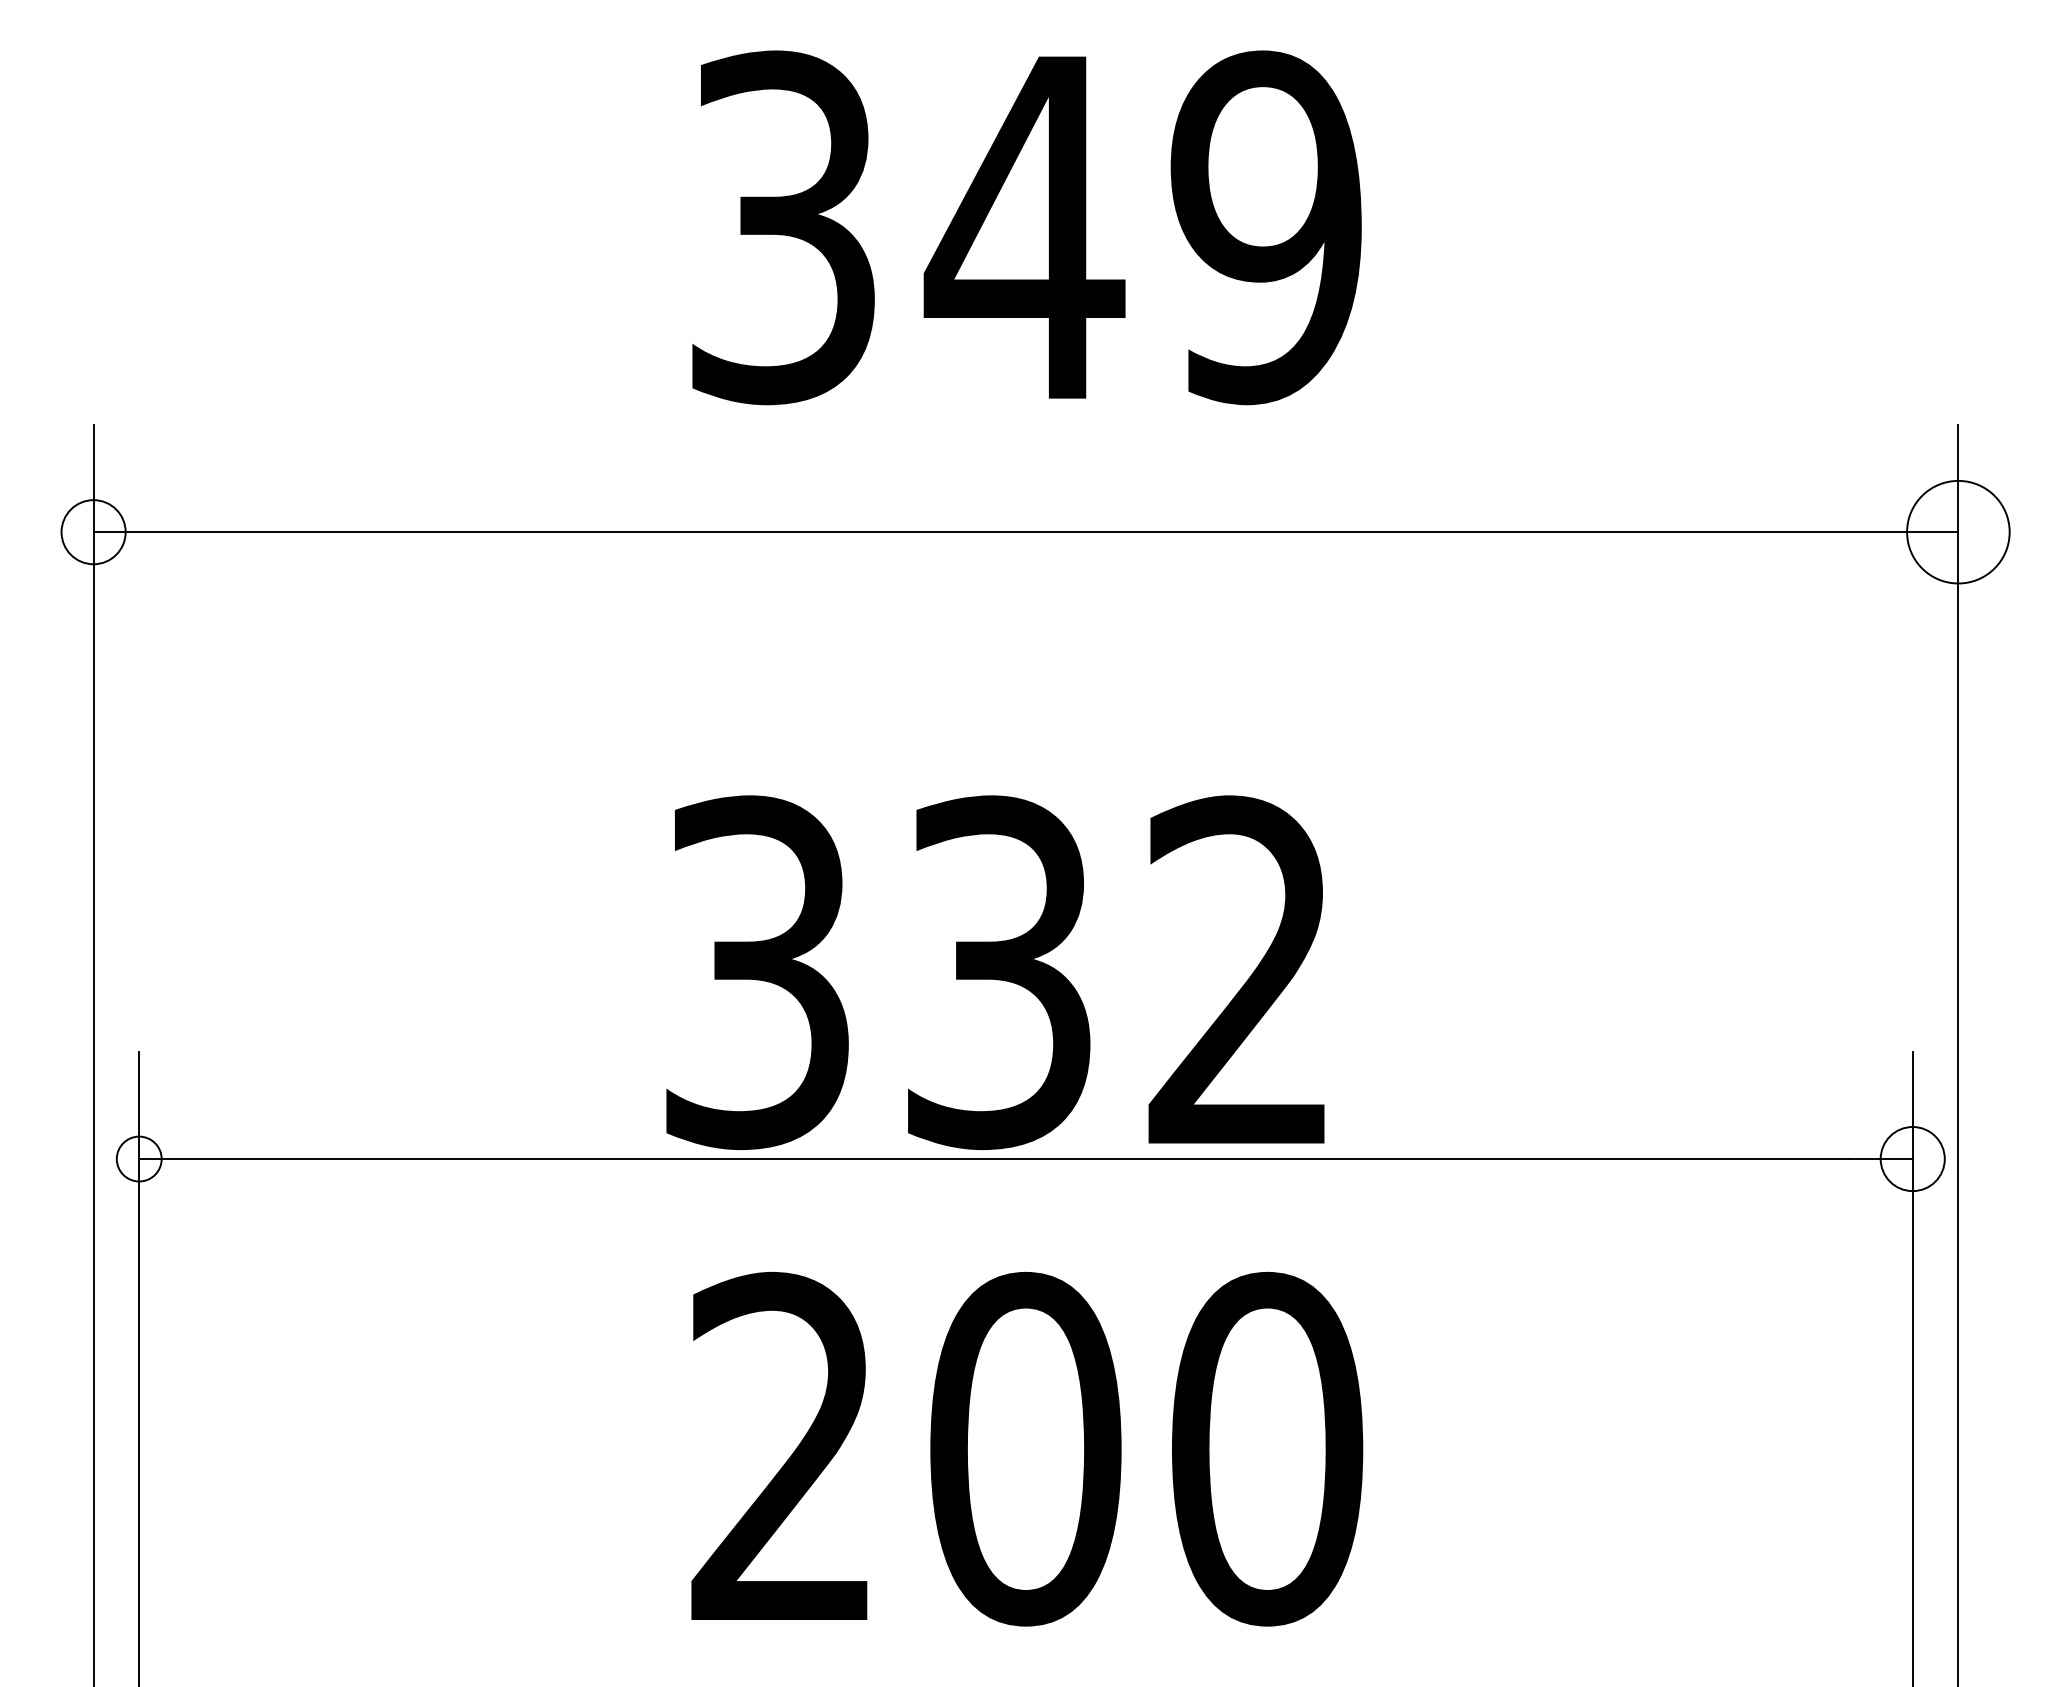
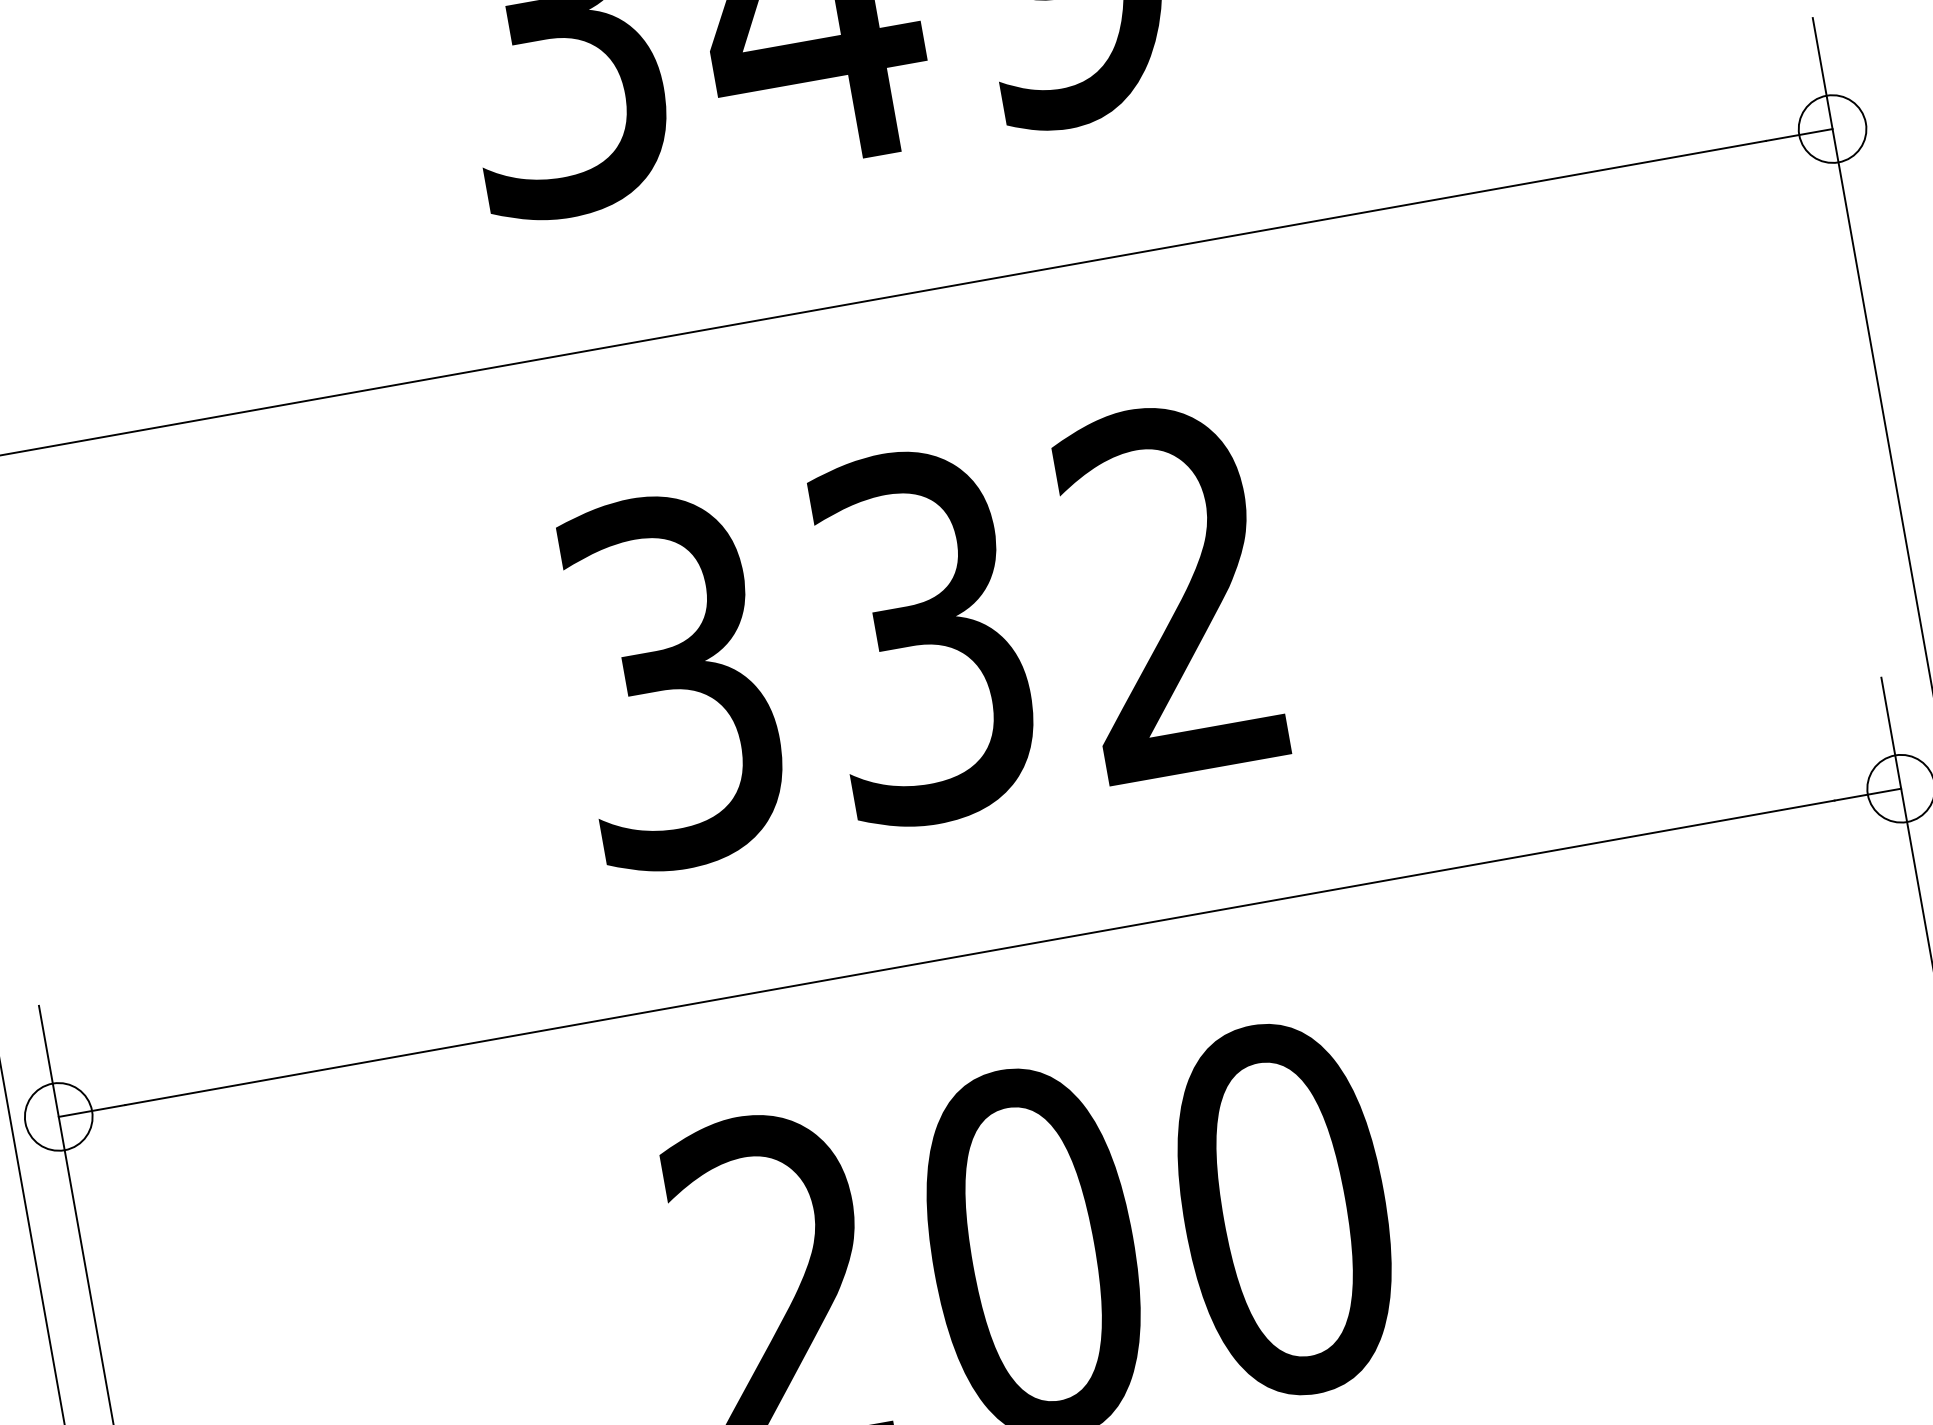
circle: (1958, 532) -> (1832, 129), size x0.62
text: (995, 972) -> (918, 637), moved
circle: (139, 1159) -> (59, 1117), size x1.43

